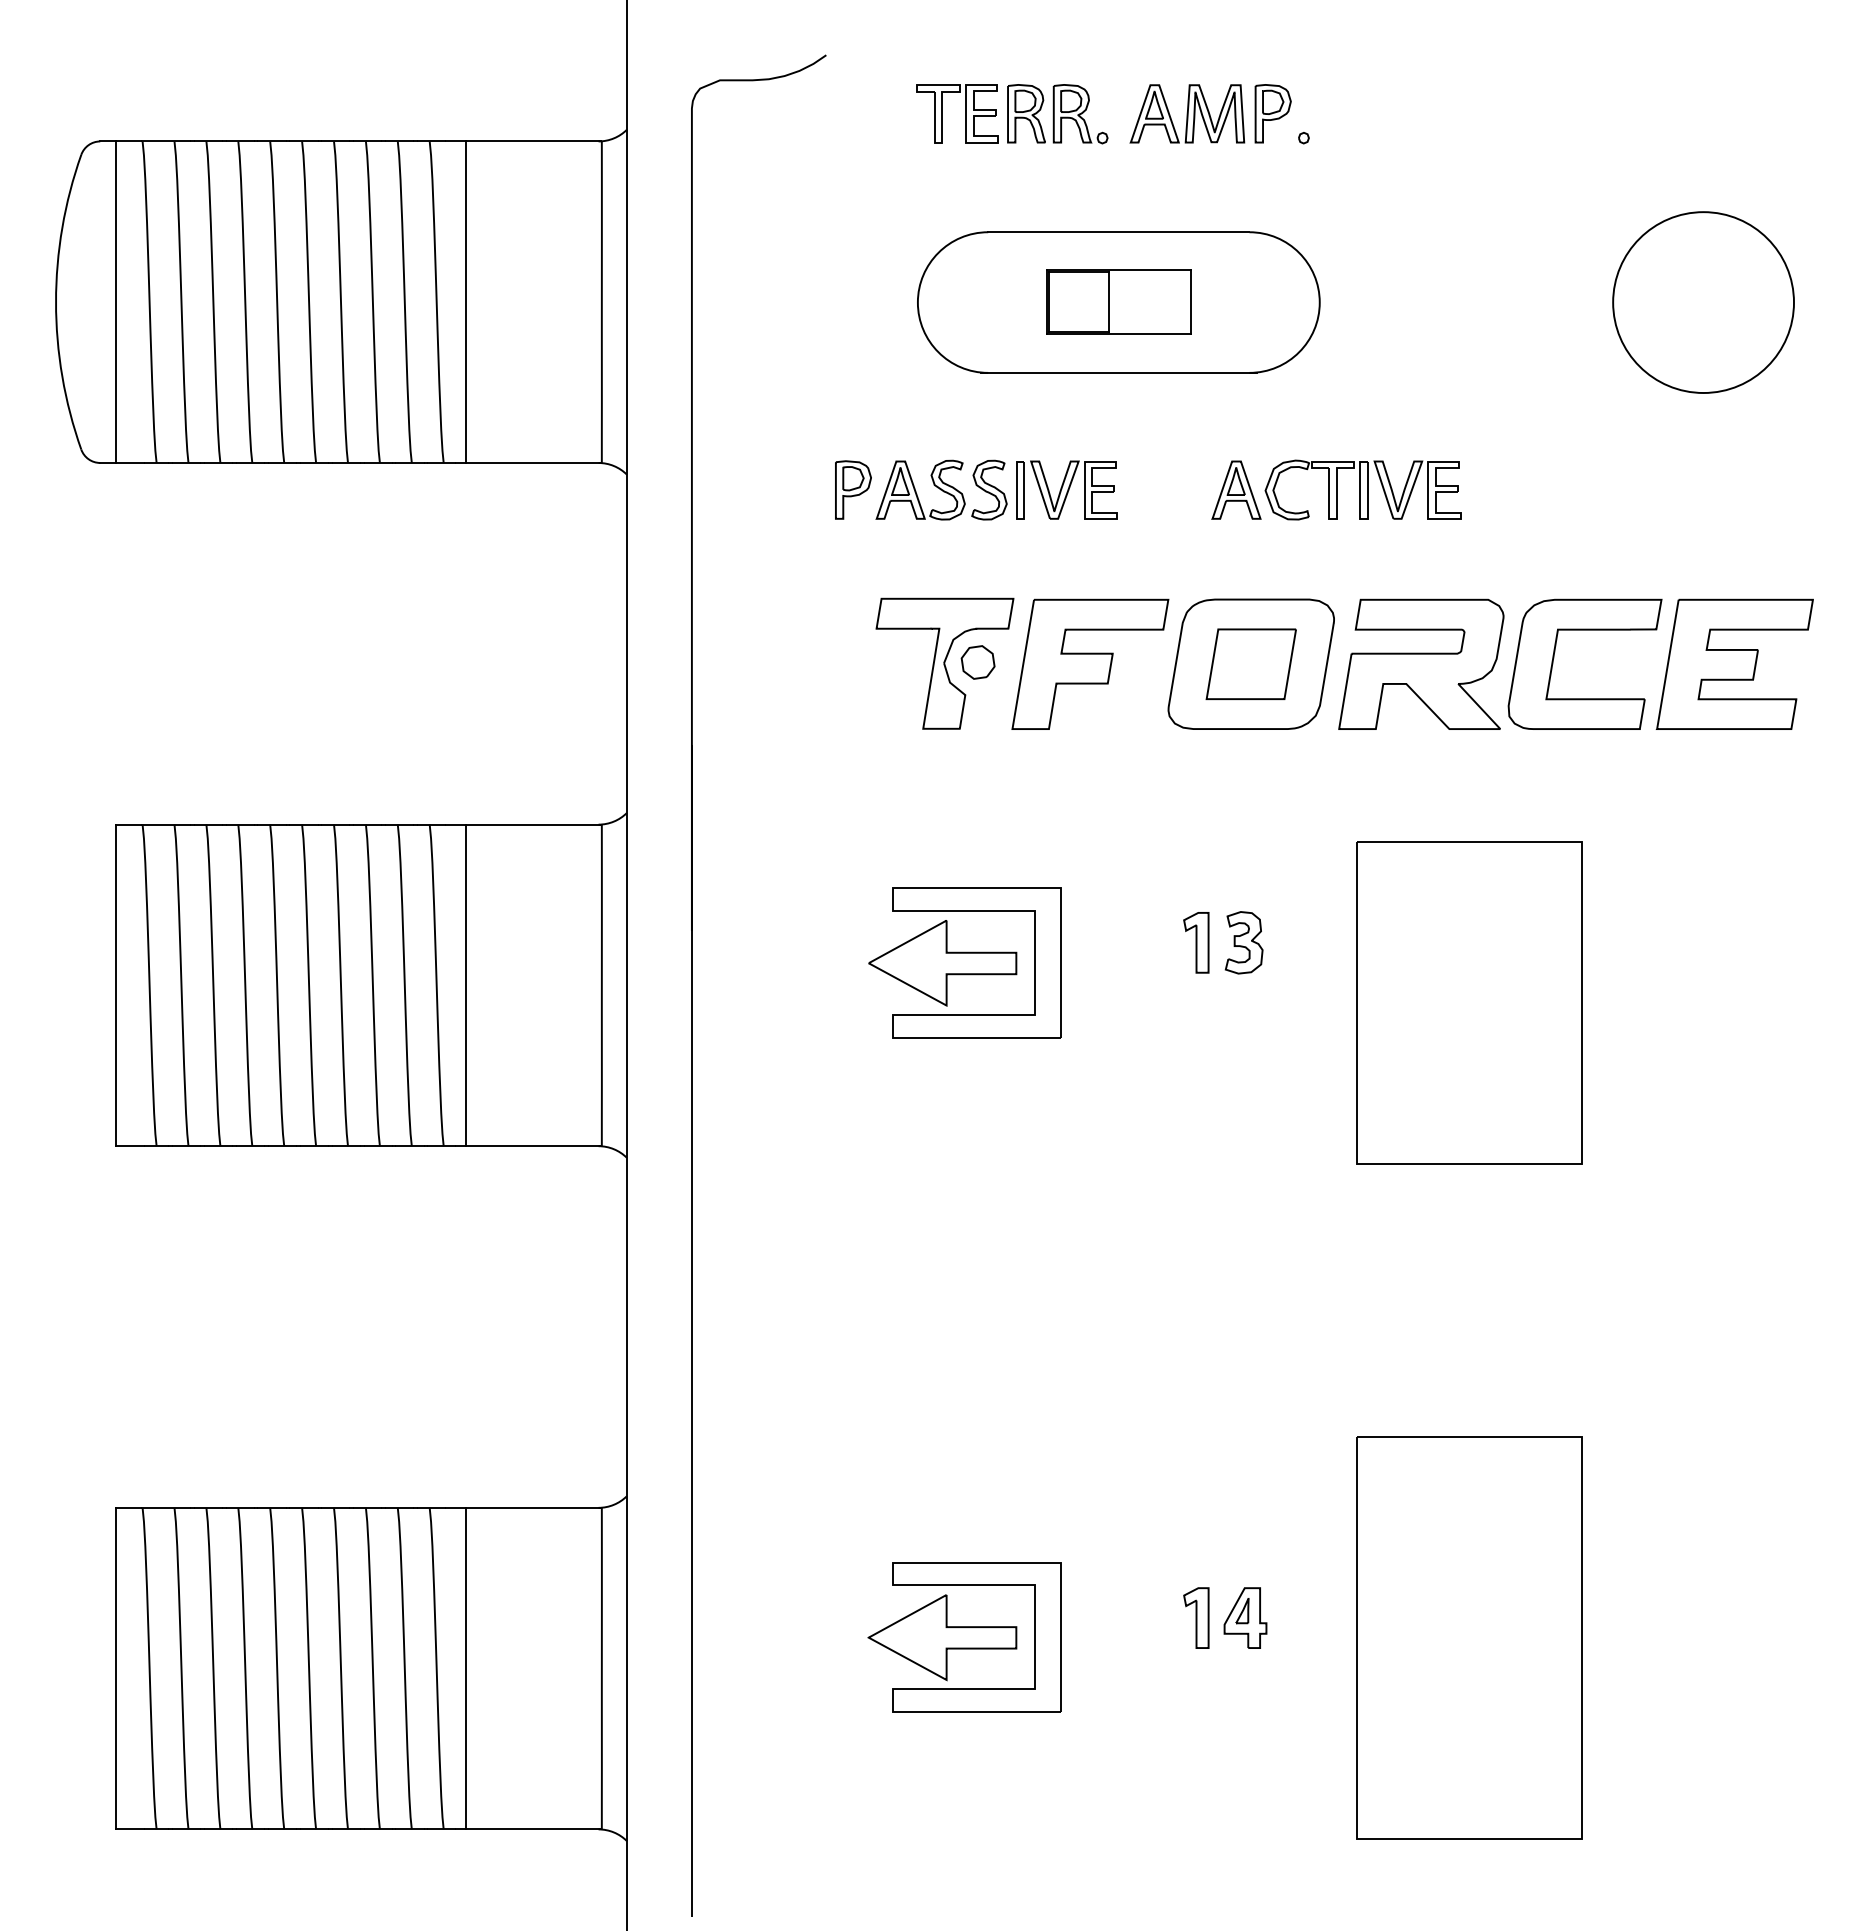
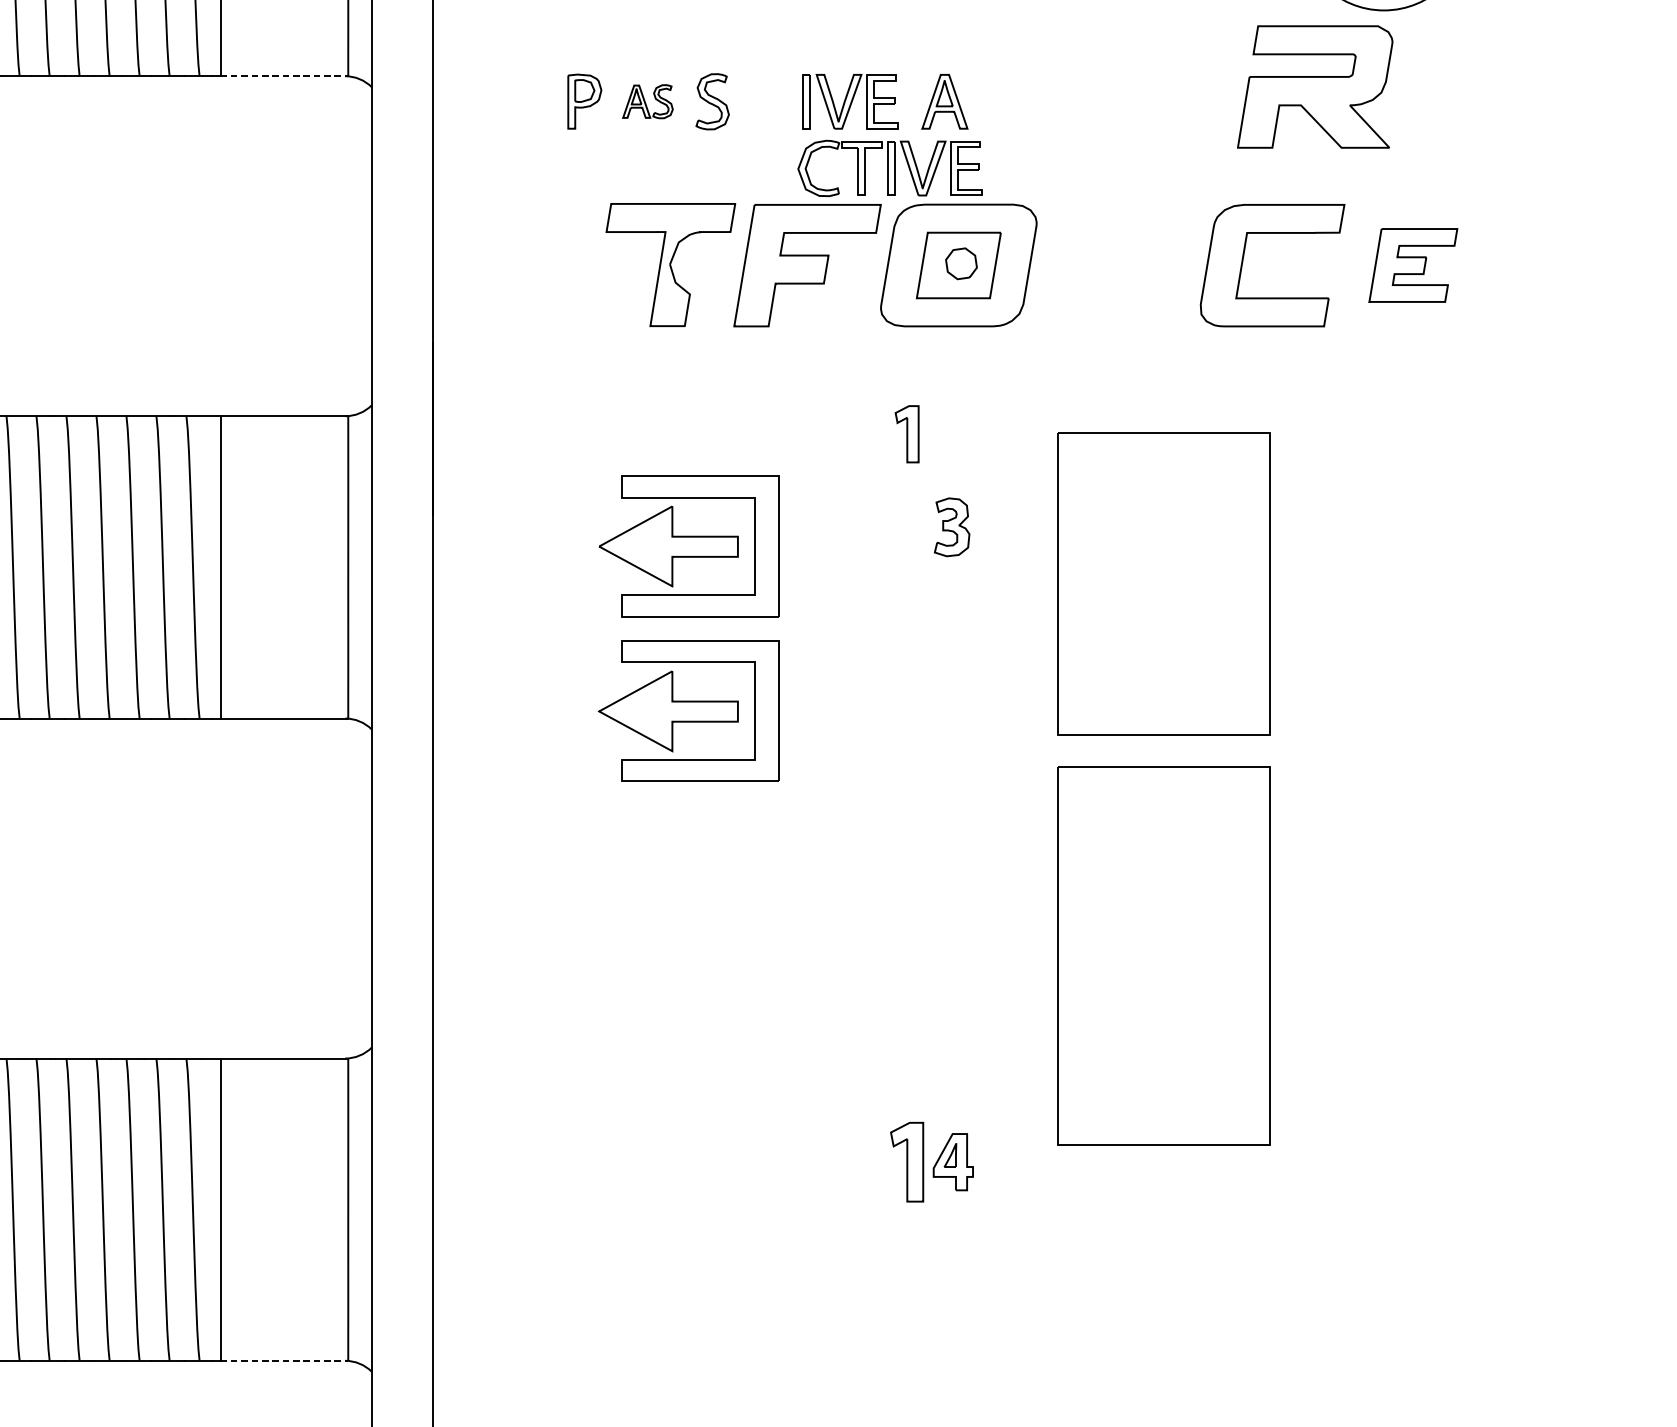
line: (533, 462) -> (284, 75), solid -> dashed
part: (920, 489) -> (647, 101), size x0.6
part: (1066, 489) -> (849, 101), moved
part: (1362, 489) -> (889, 167), moved
part: (977, 662) -> (960, 263), moved
part: (1421, 663) -> (1315, 86), moved
part: (1734, 663) -> (1413, 264), size x0.6
part: (1196, 942) -> (907, 433), moved
part: (1196, 1617) -> (907, 1161), size x1.4
part: (964, 1637) -> (689, 711), moved
part: (1469, 1637) -> (1163, 955), moved
line: (533, 1829) -> (284, 1360), solid -> dashed

